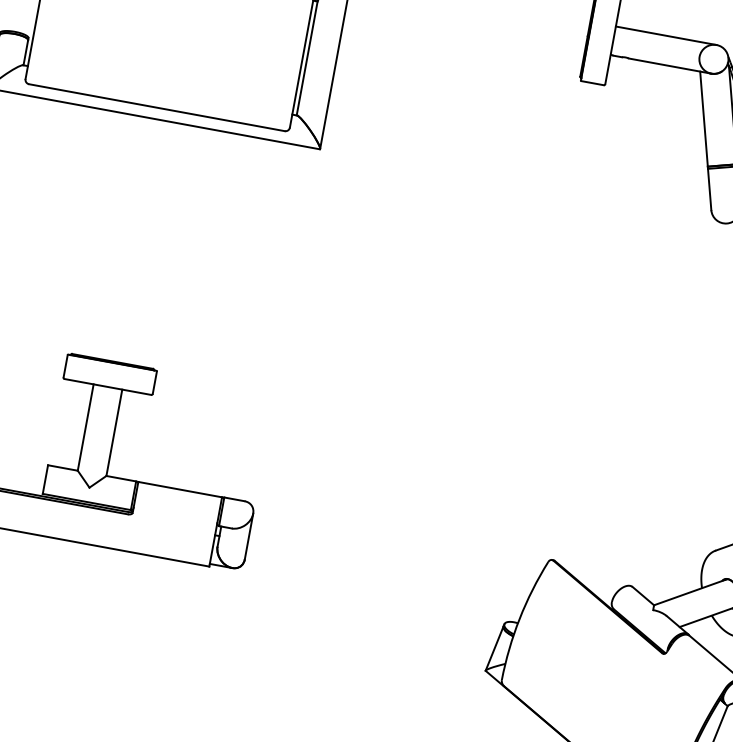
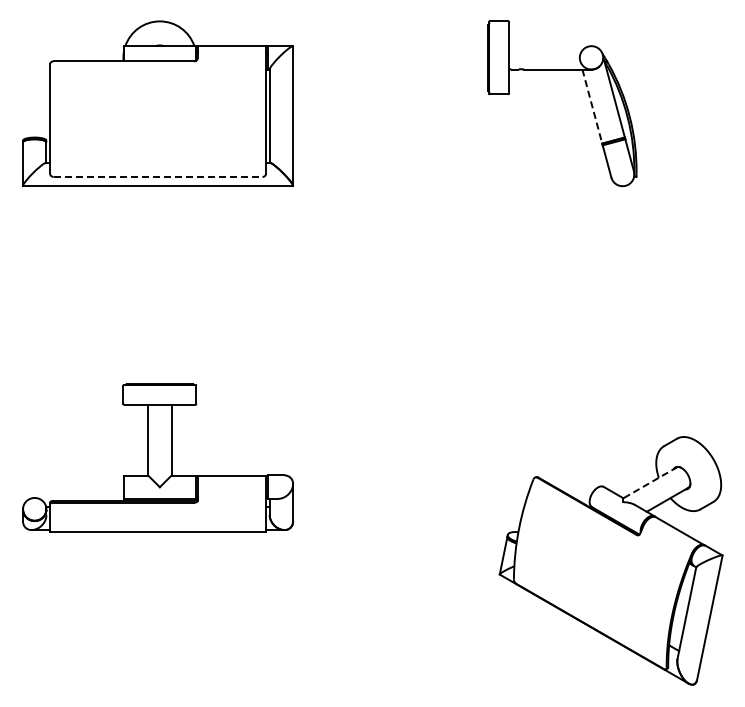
line: (666, 36) -> (550, 46), removed
line: (157, 107) -> (158, 176), solid -> dashed
line: (703, 120) -> (592, 107), solid -> dashed
line: (690, 592) -> (650, 482), solid -> dashed

